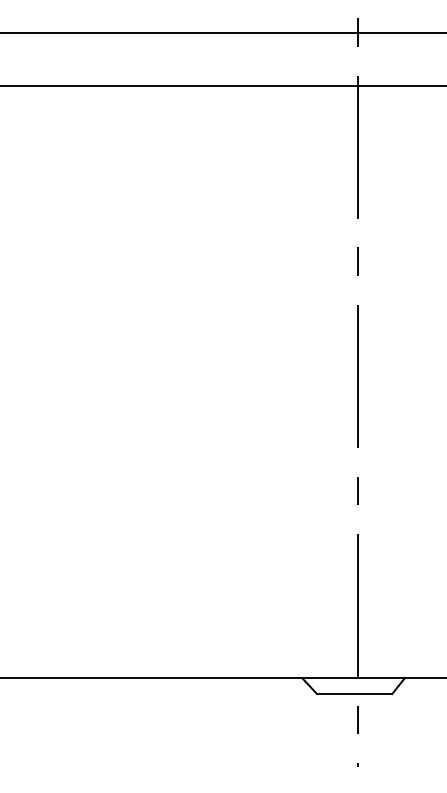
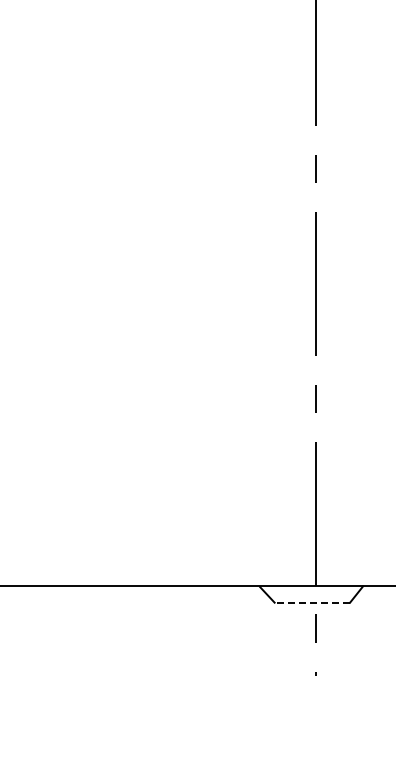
line: (354, 694) -> (312, 603), solid -> dashed

